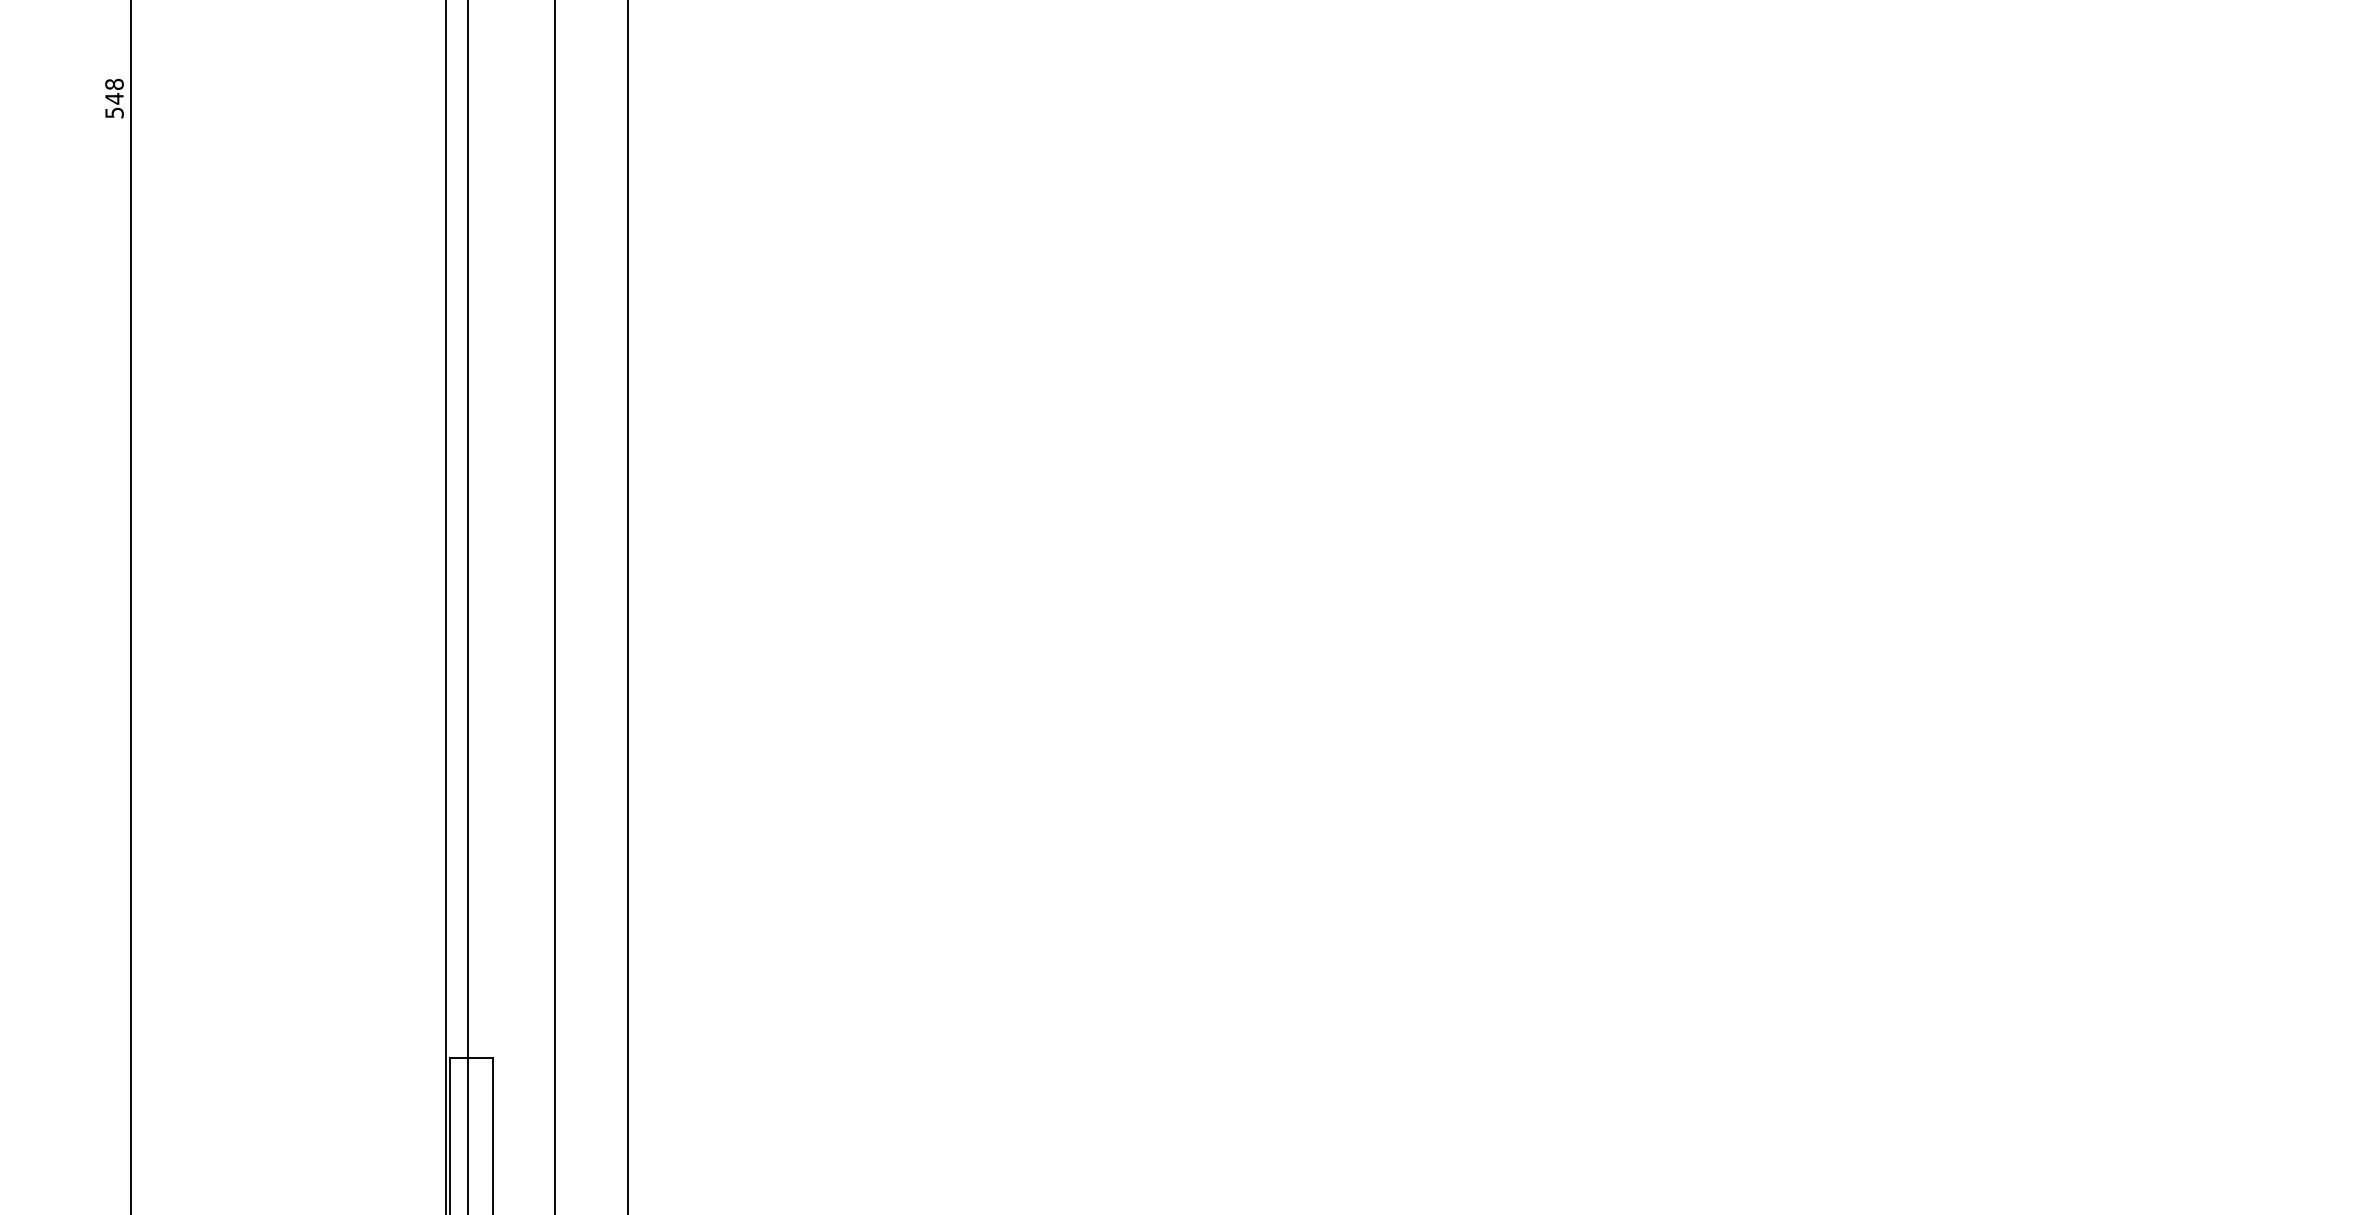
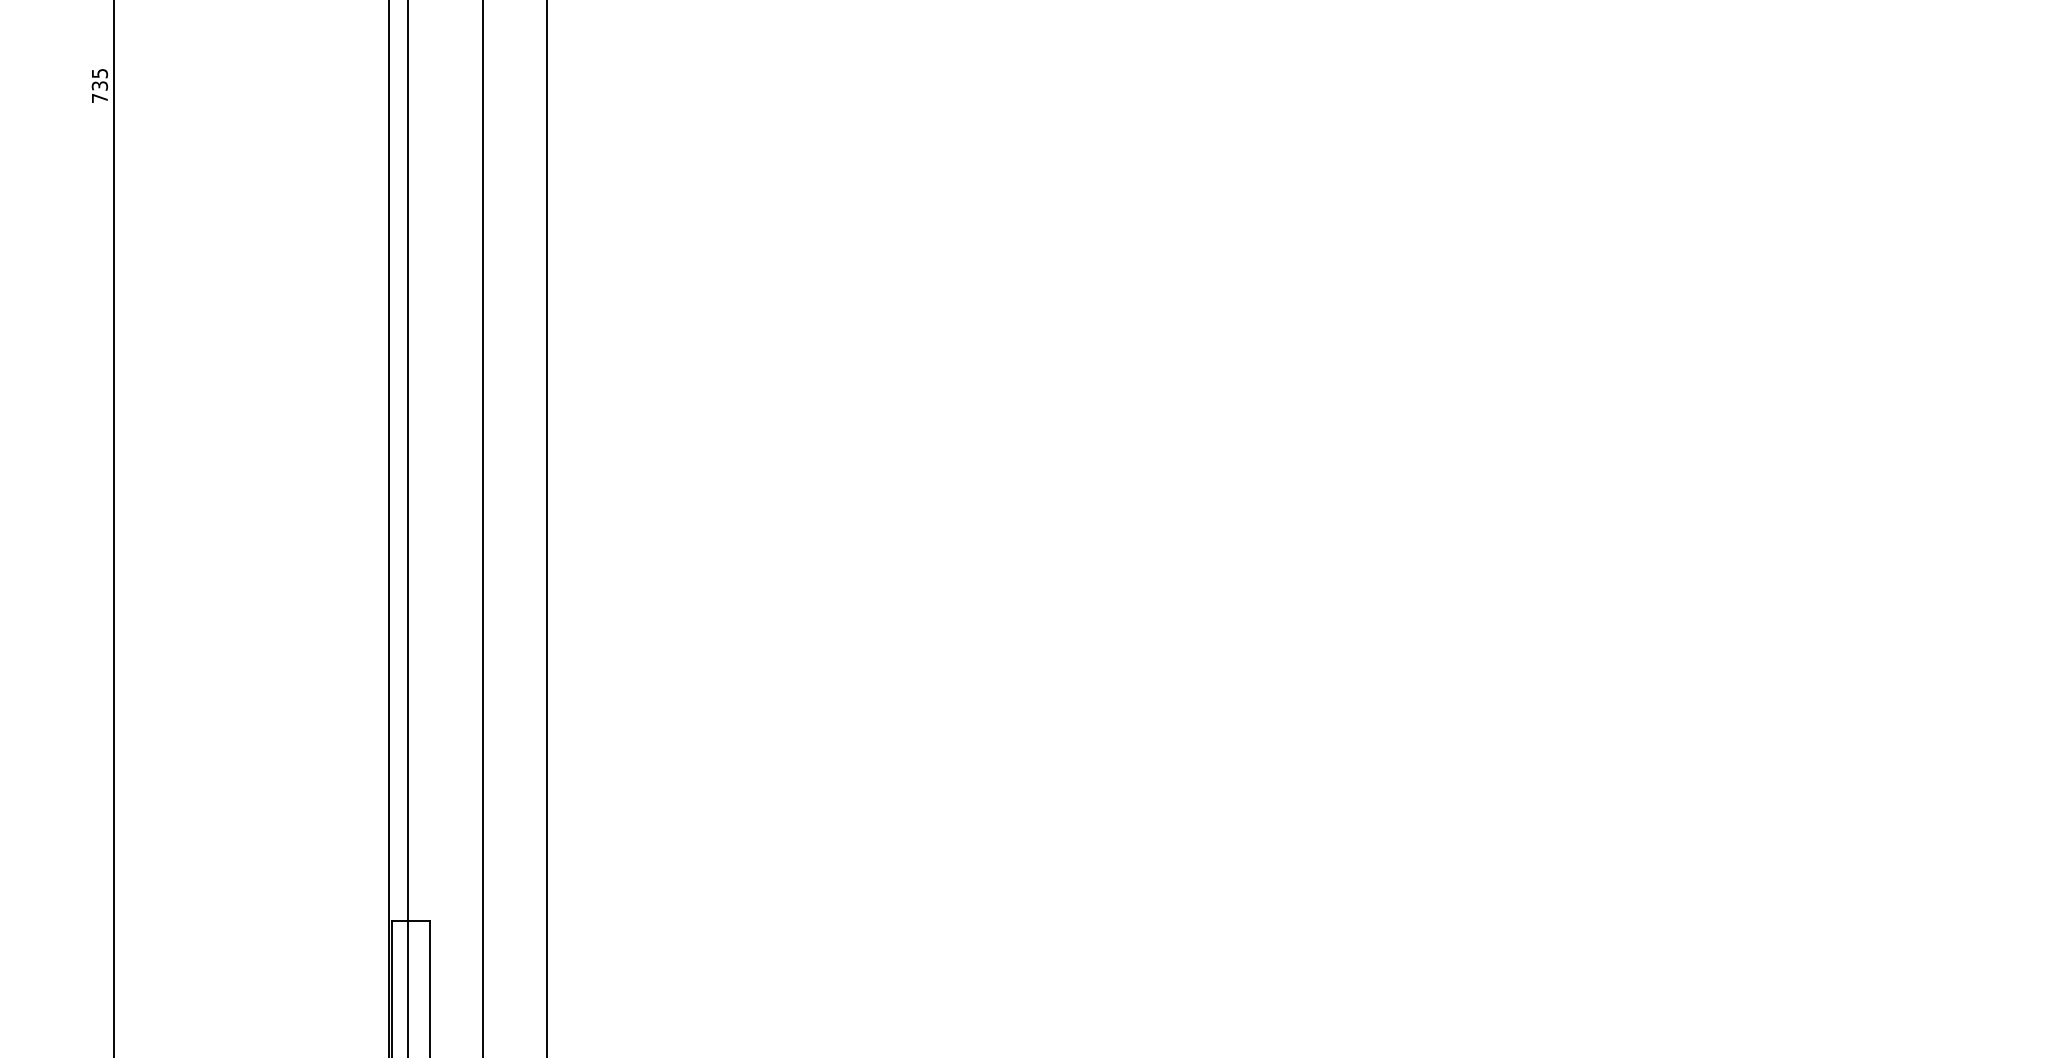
text: (114, 98) -> (99, 85), 548 -> 735

